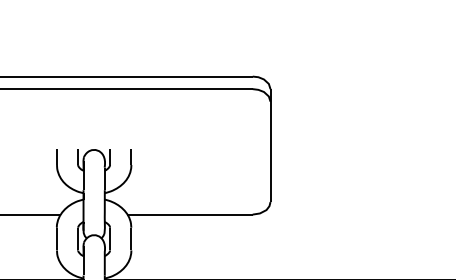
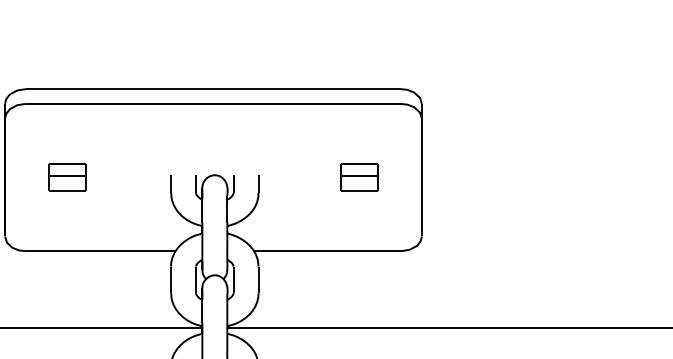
part: (217, 151) -> (359, 177), added

